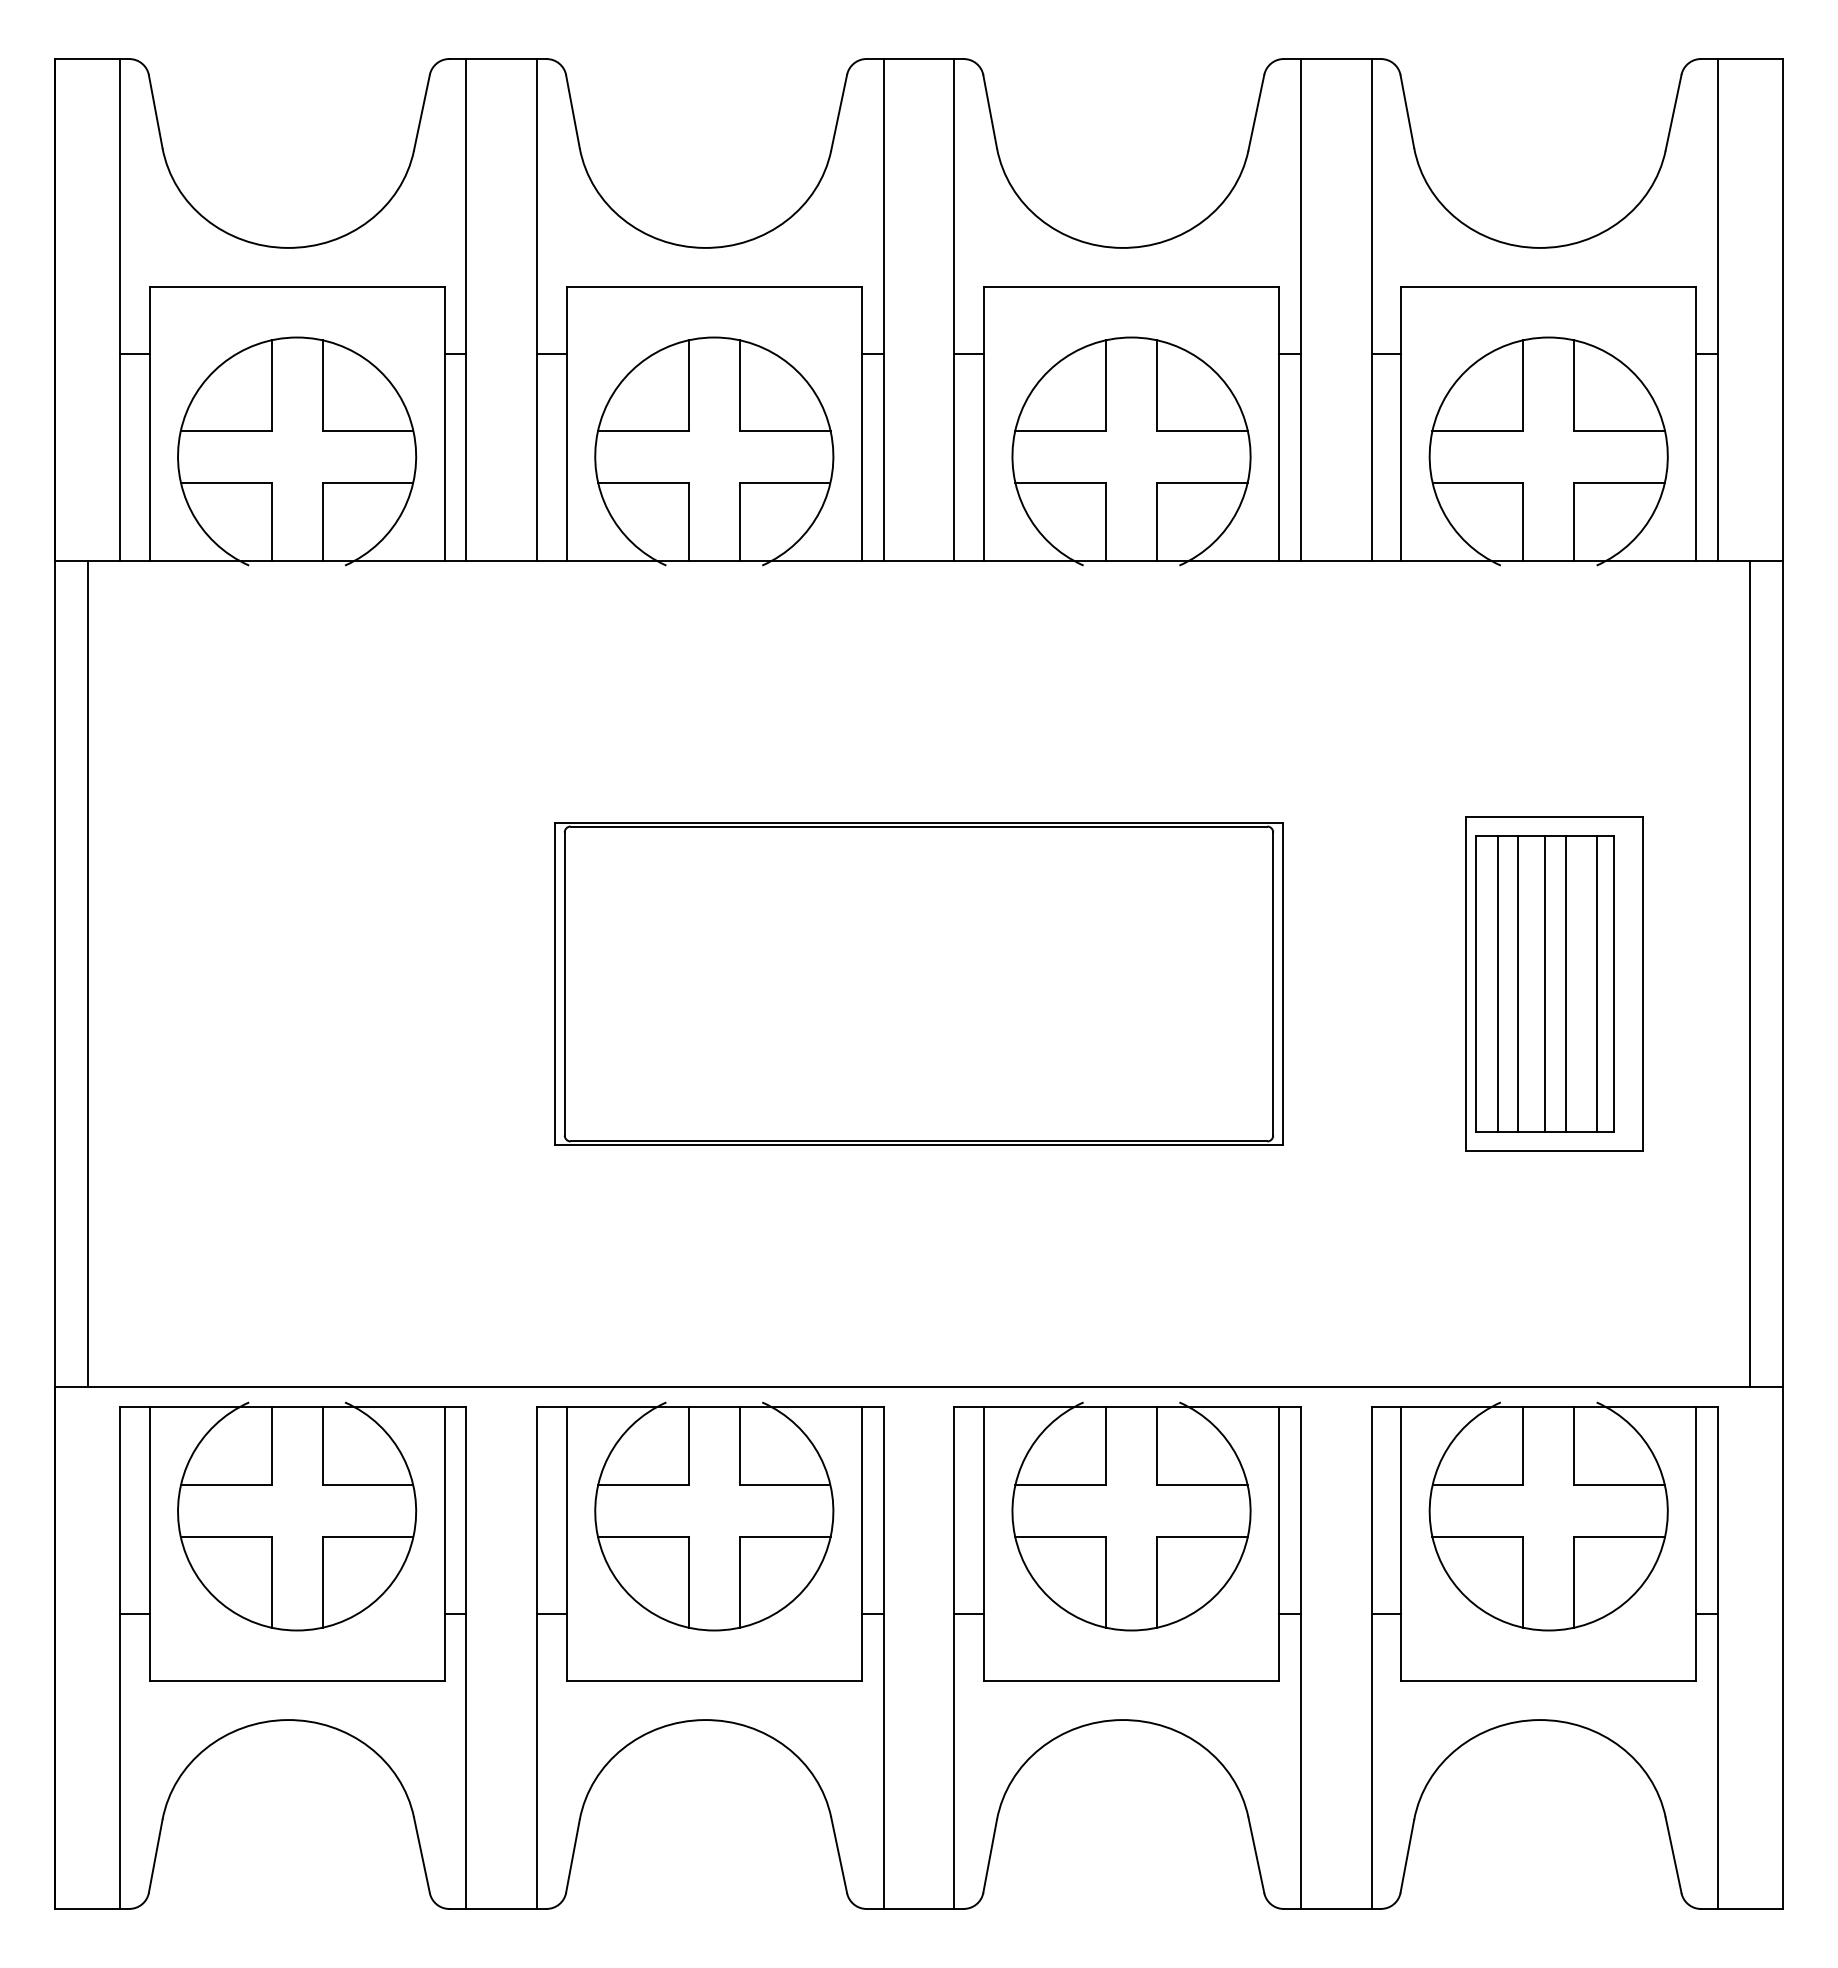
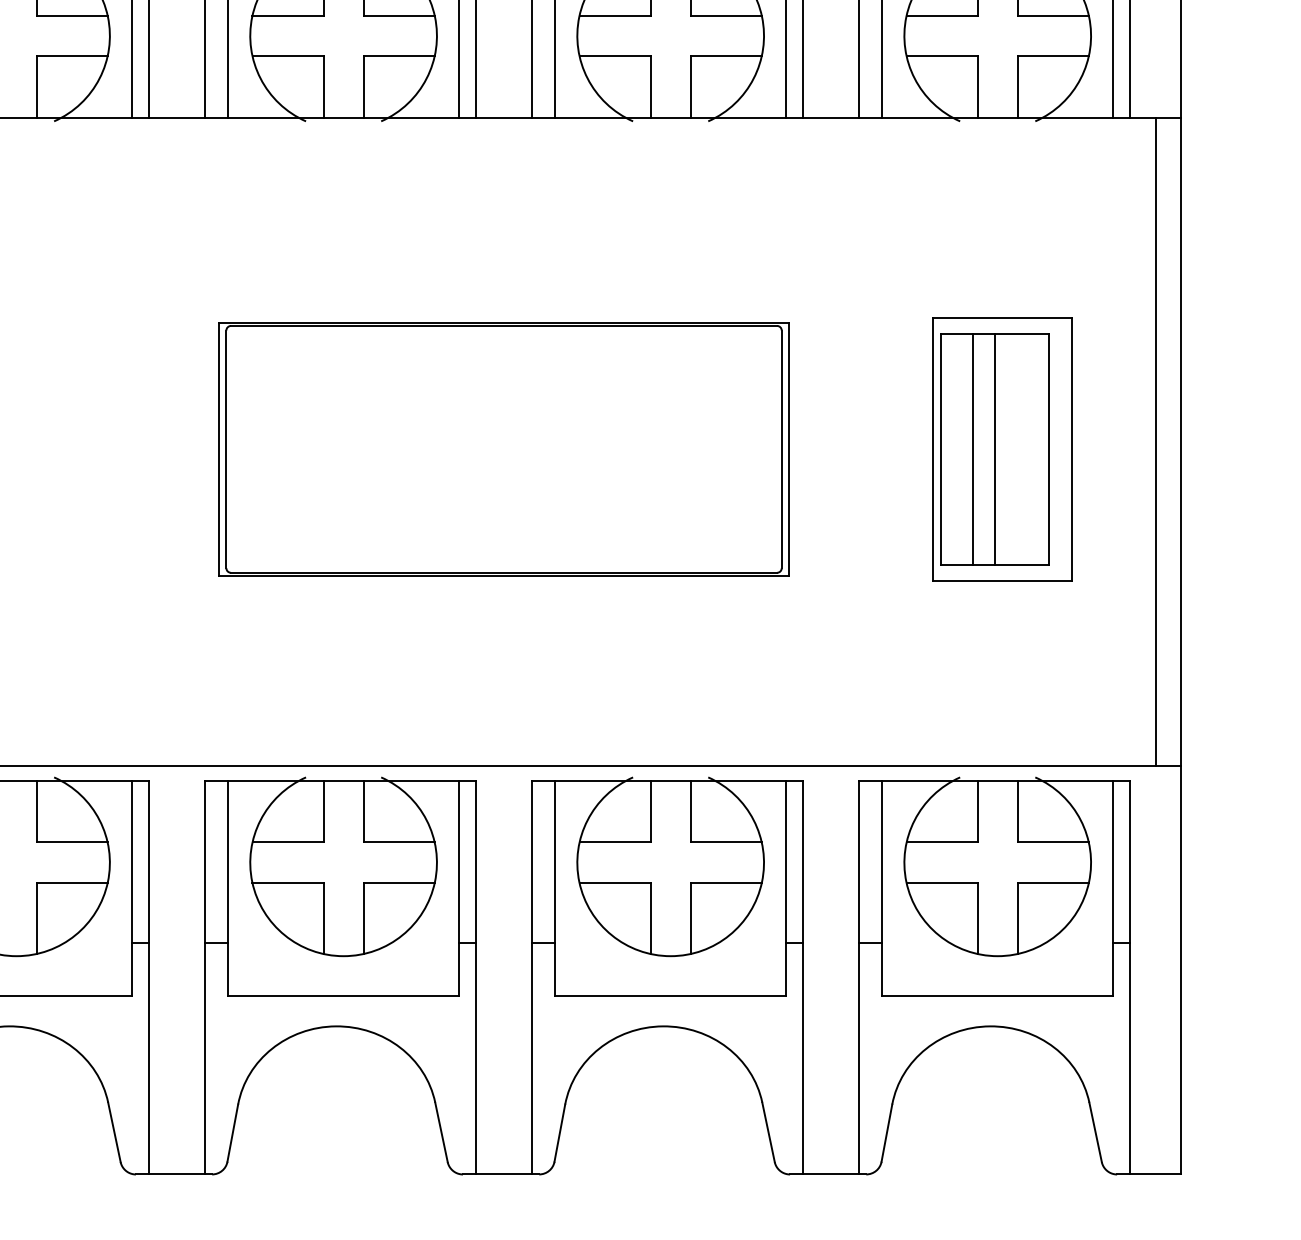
line: (1498, 983) -> (958, 449), removed
line: (1565, 983) -> (1010, 449), removed
line: (1596, 983) -> (1035, 449), removed

